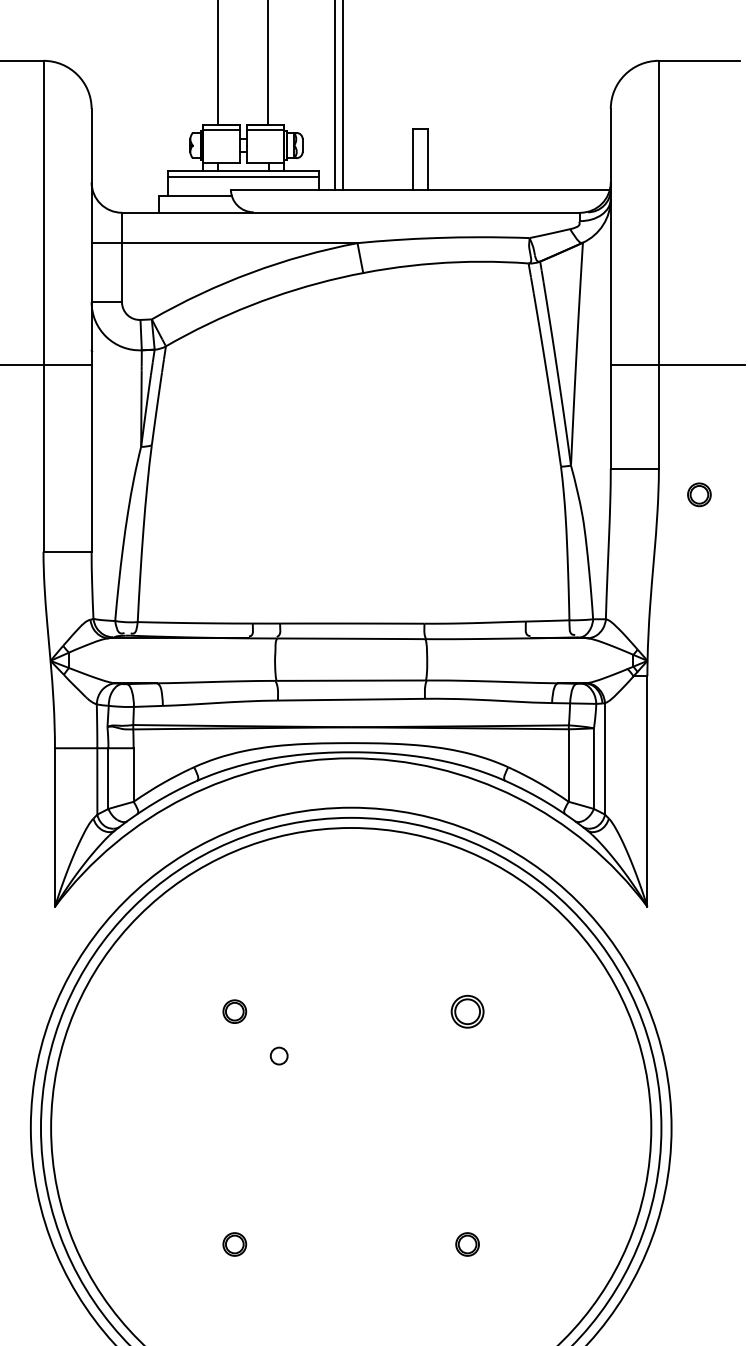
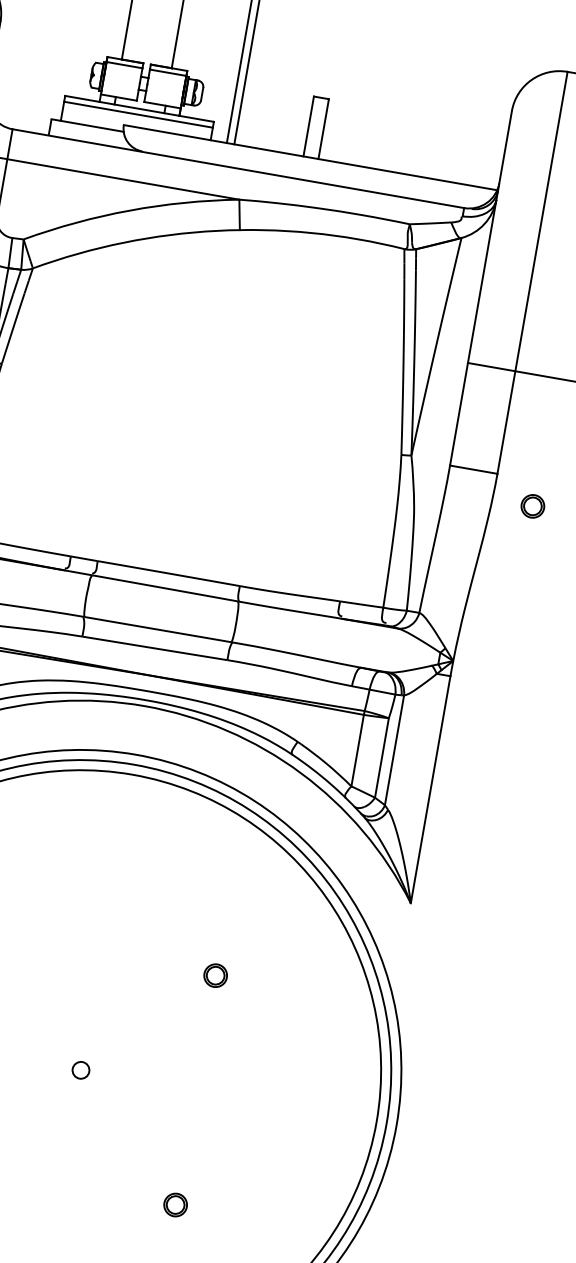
part: (467, 1011) -> (215, 975), size x0.71
circle: (278, 1055) -> (80, 1069), moved

